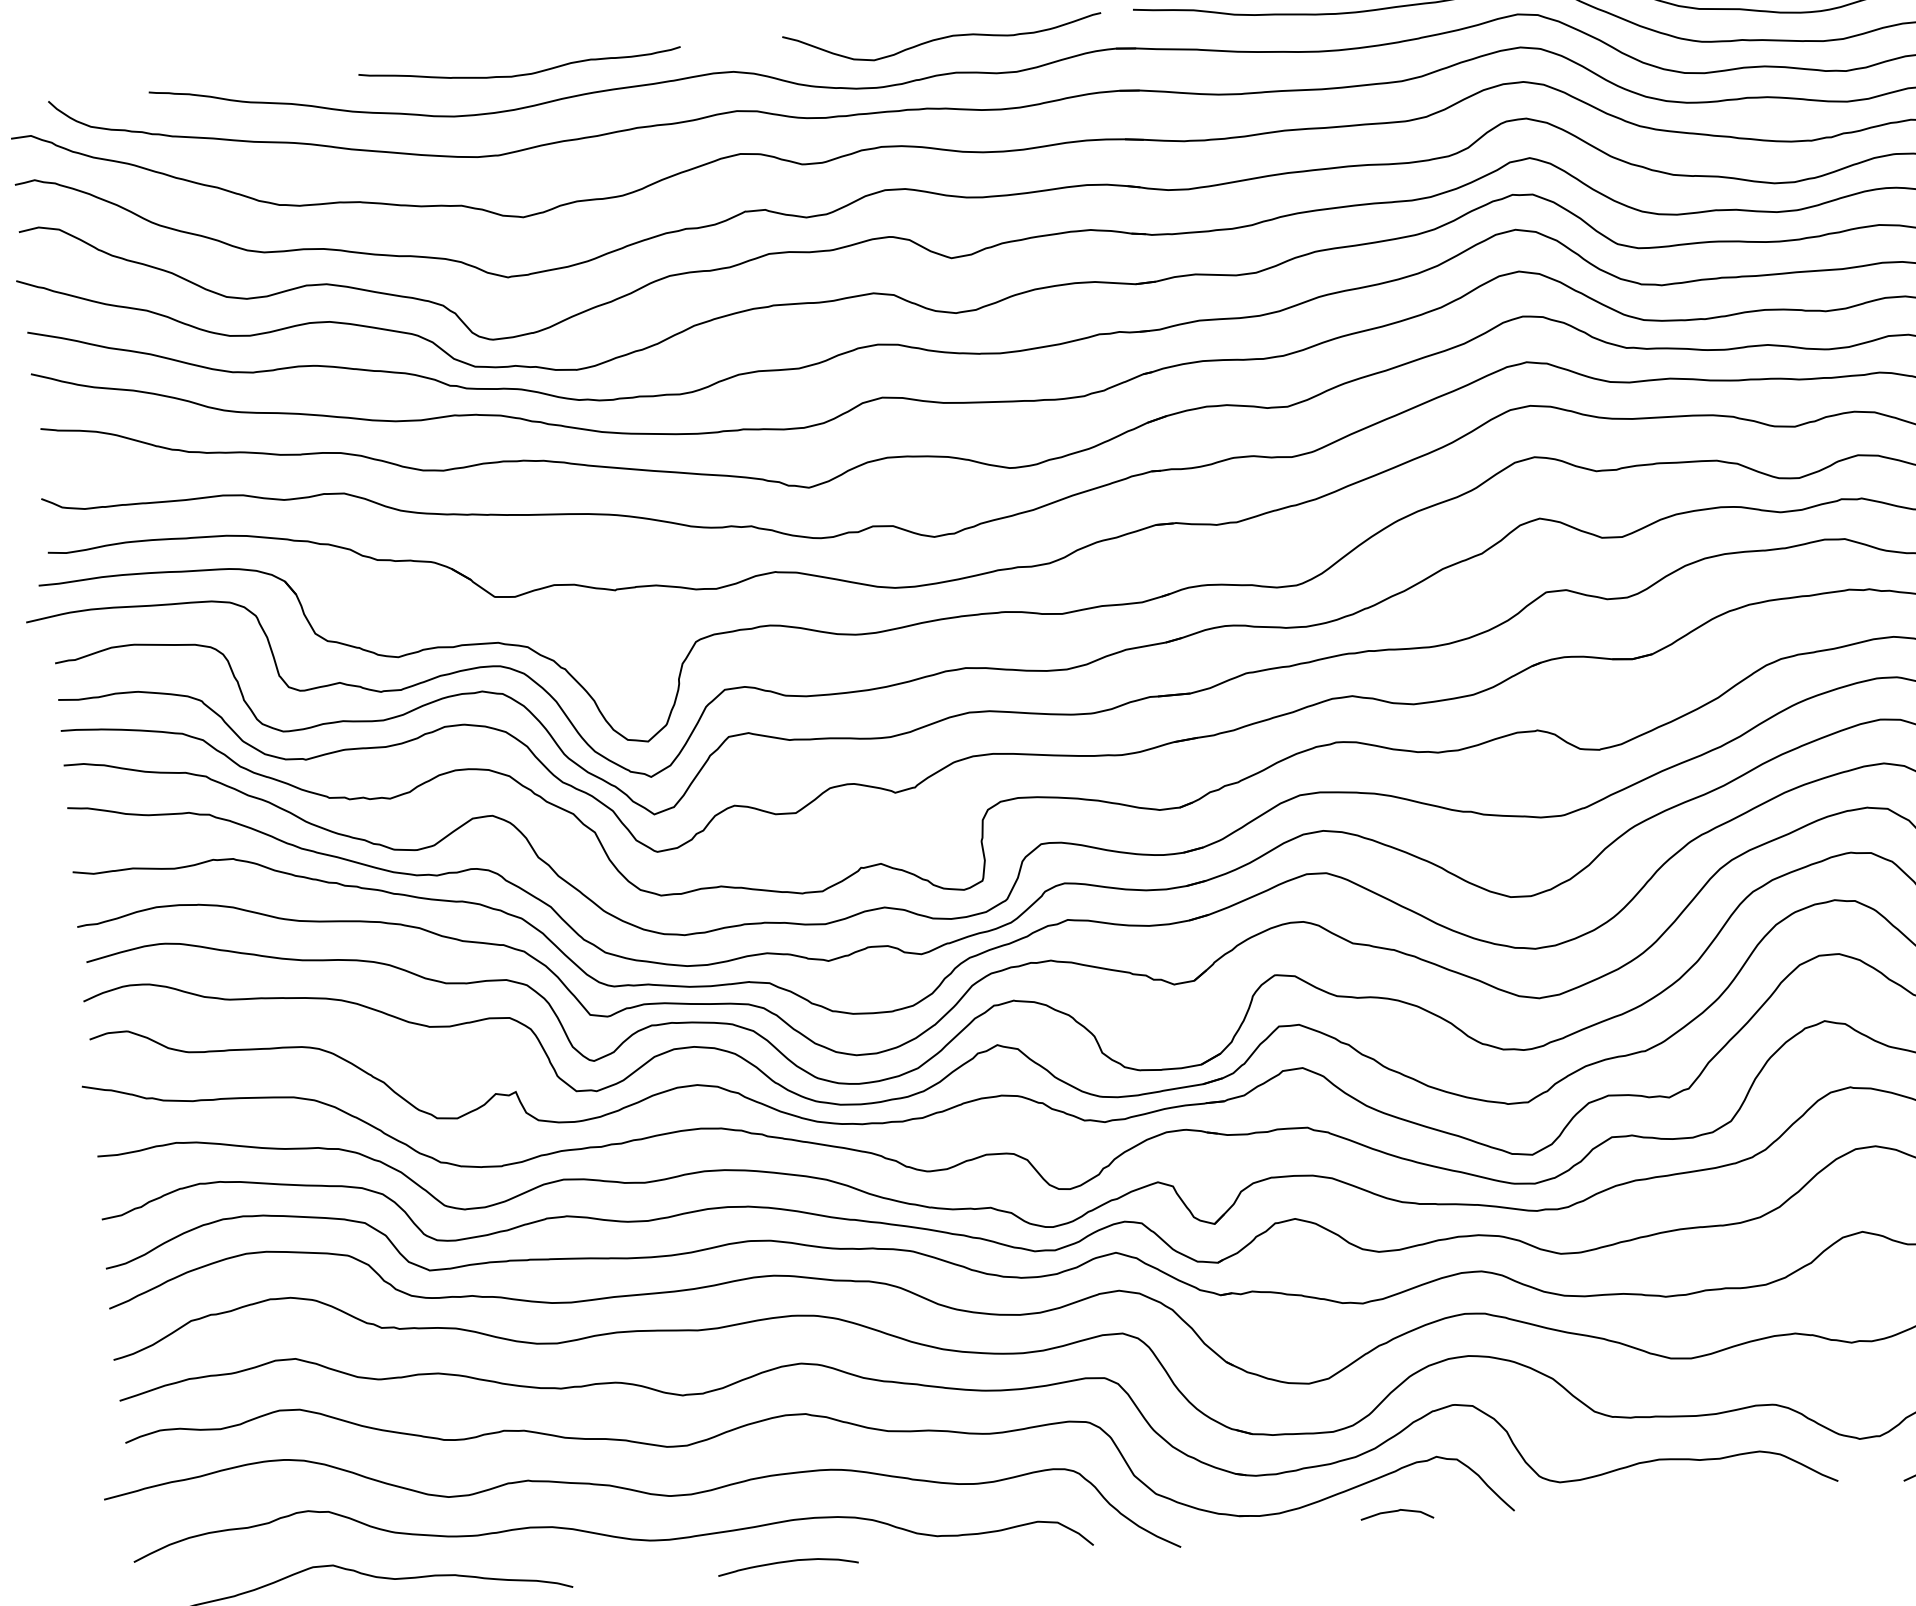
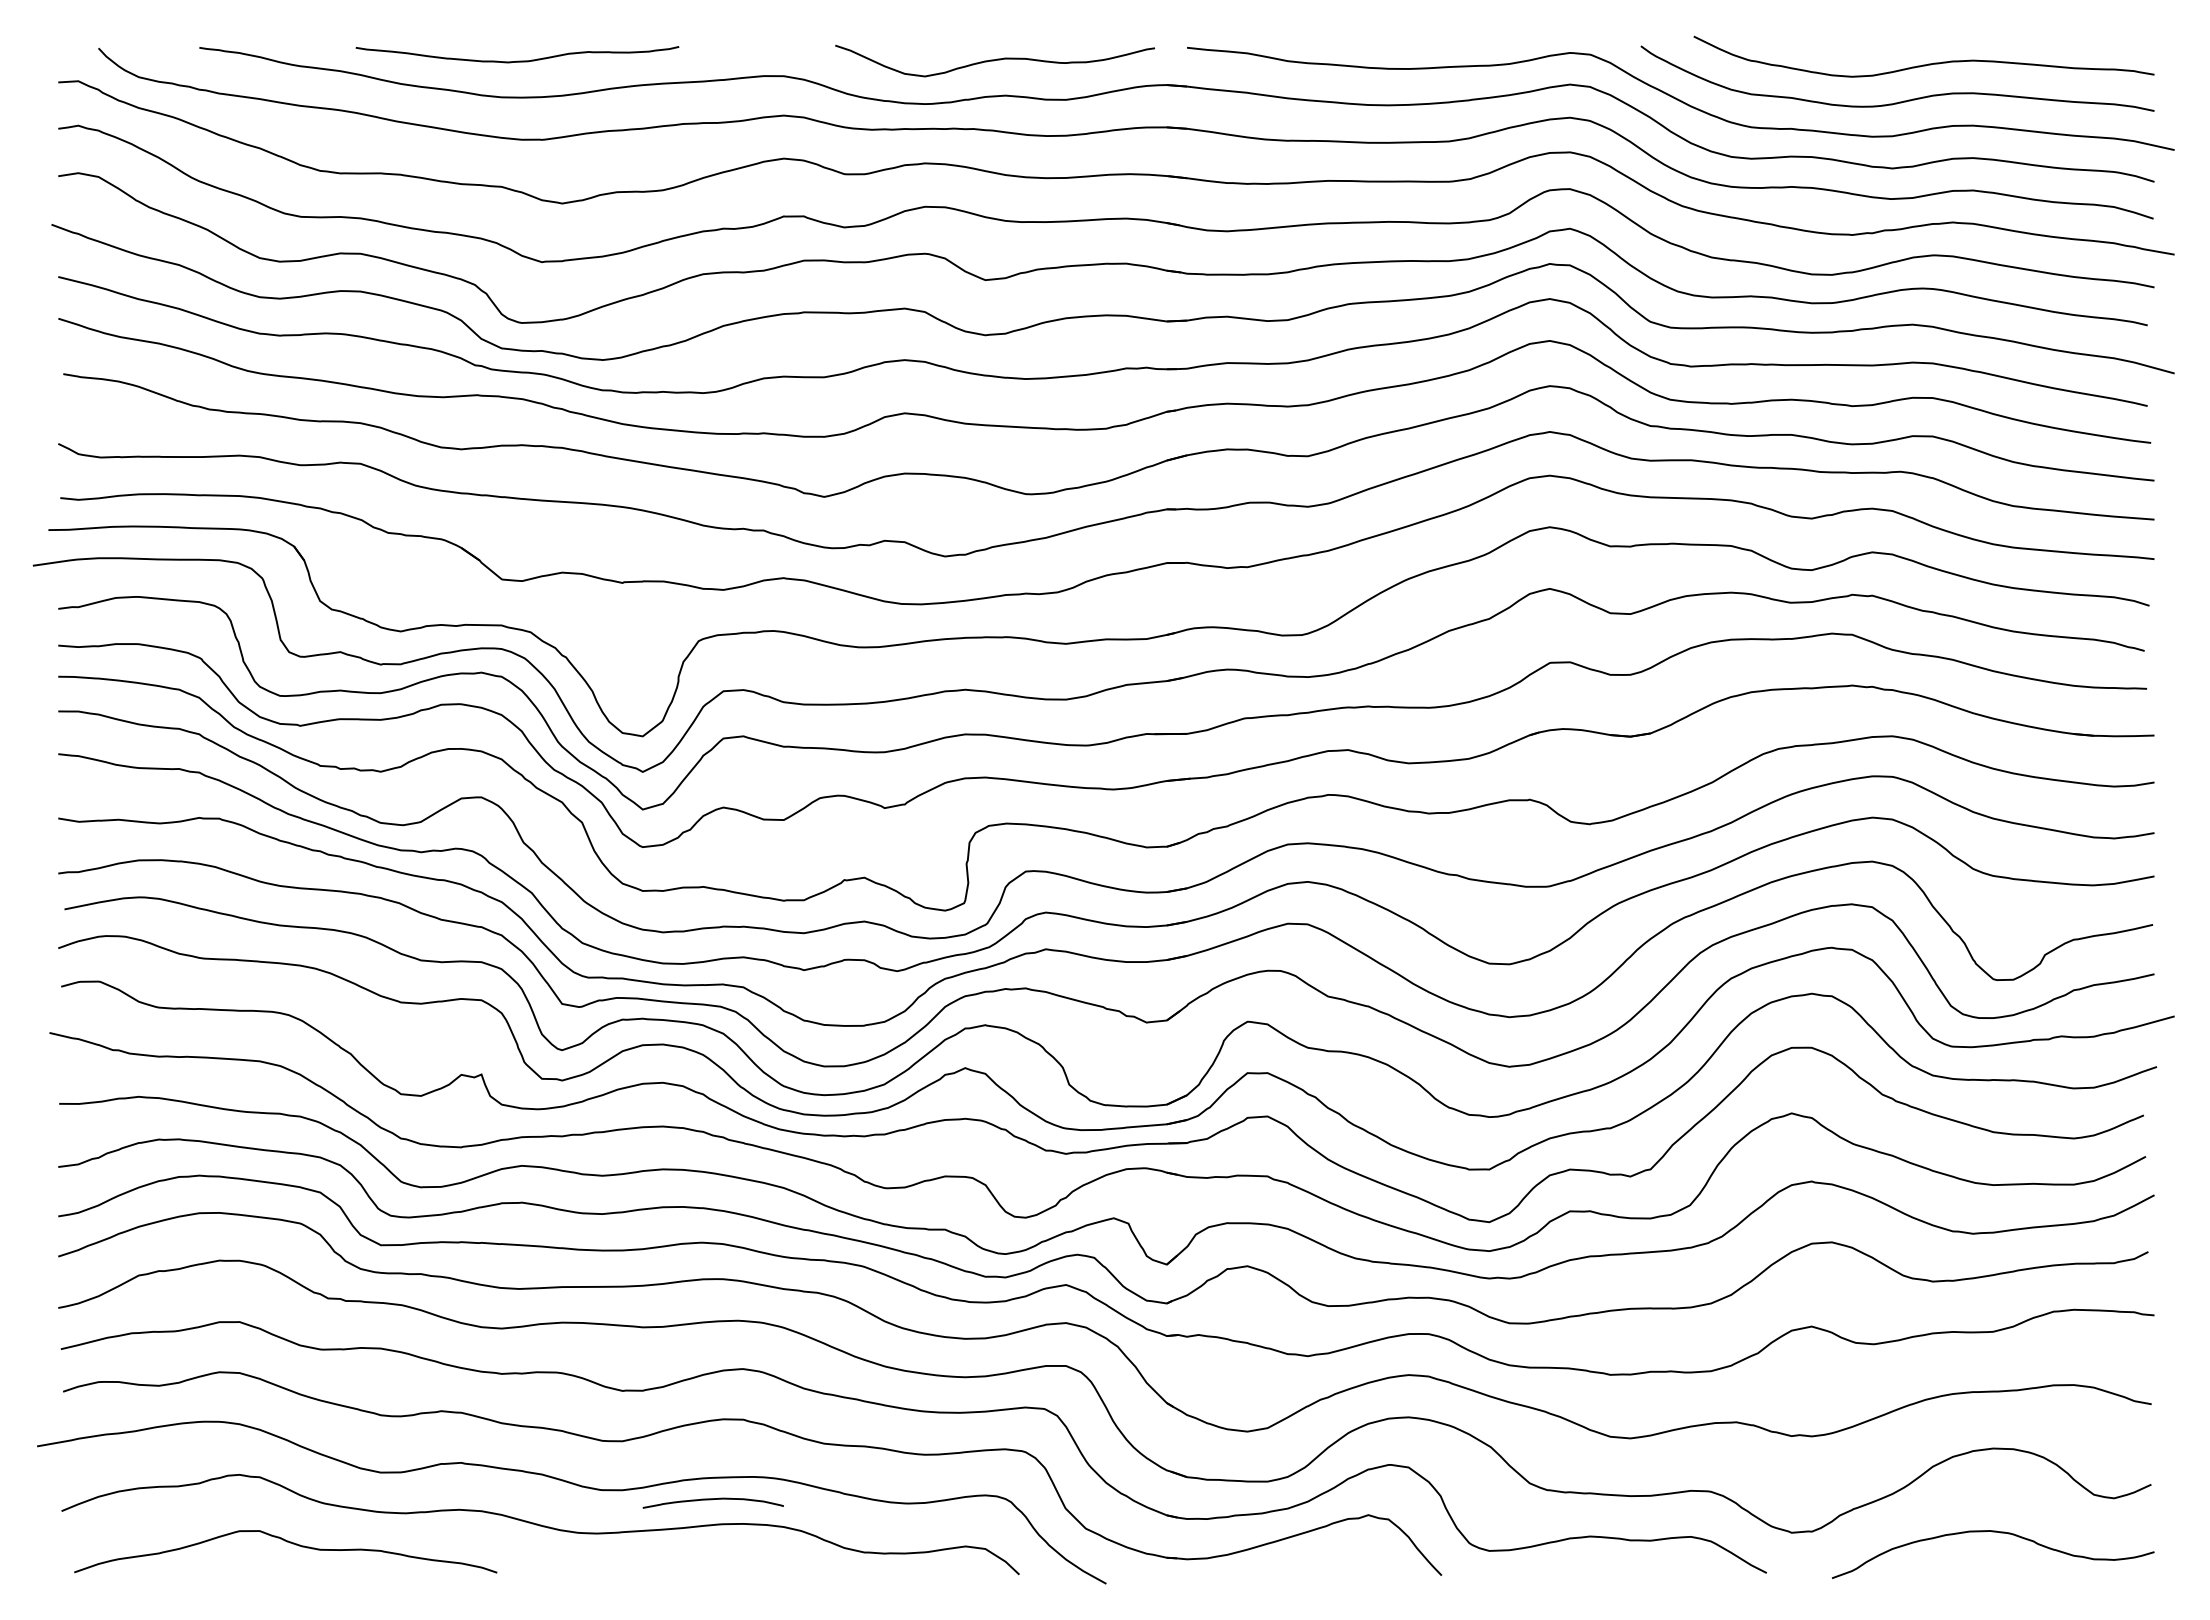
curve: (520, 73) -> (517, 60), moved
curve: (1397, 1511) -> (1324, 1566), removed
curve: (787, 1562) -> (712, 1500), moved

